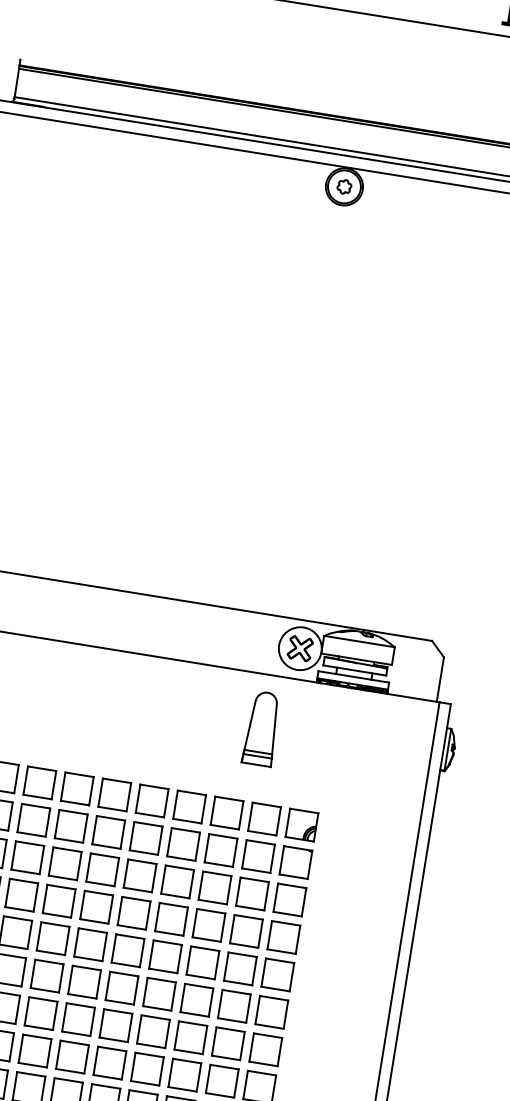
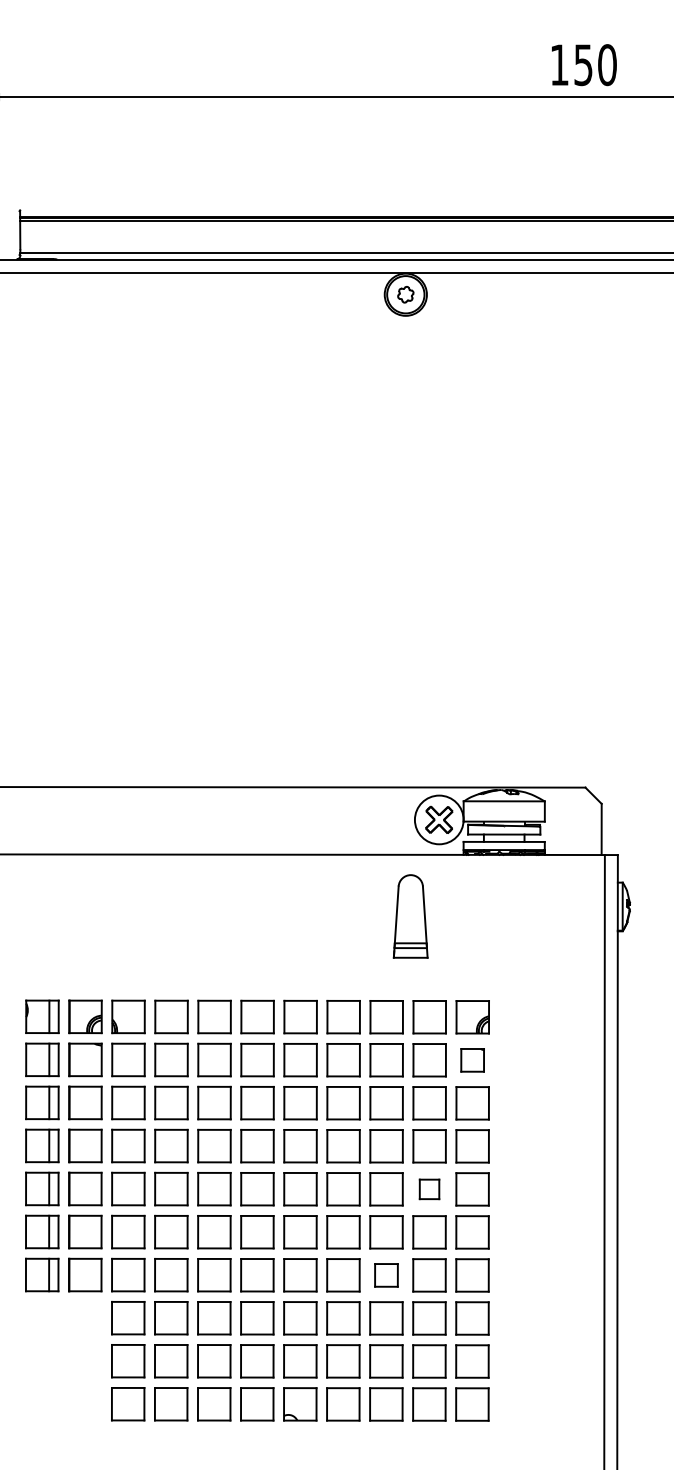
part: (295, 862) -> (472, 1060), size x0.7
part: (240, 969) -> (429, 1189), size x0.6
part: (190, 1037) -> (386, 1275), size x0.7

